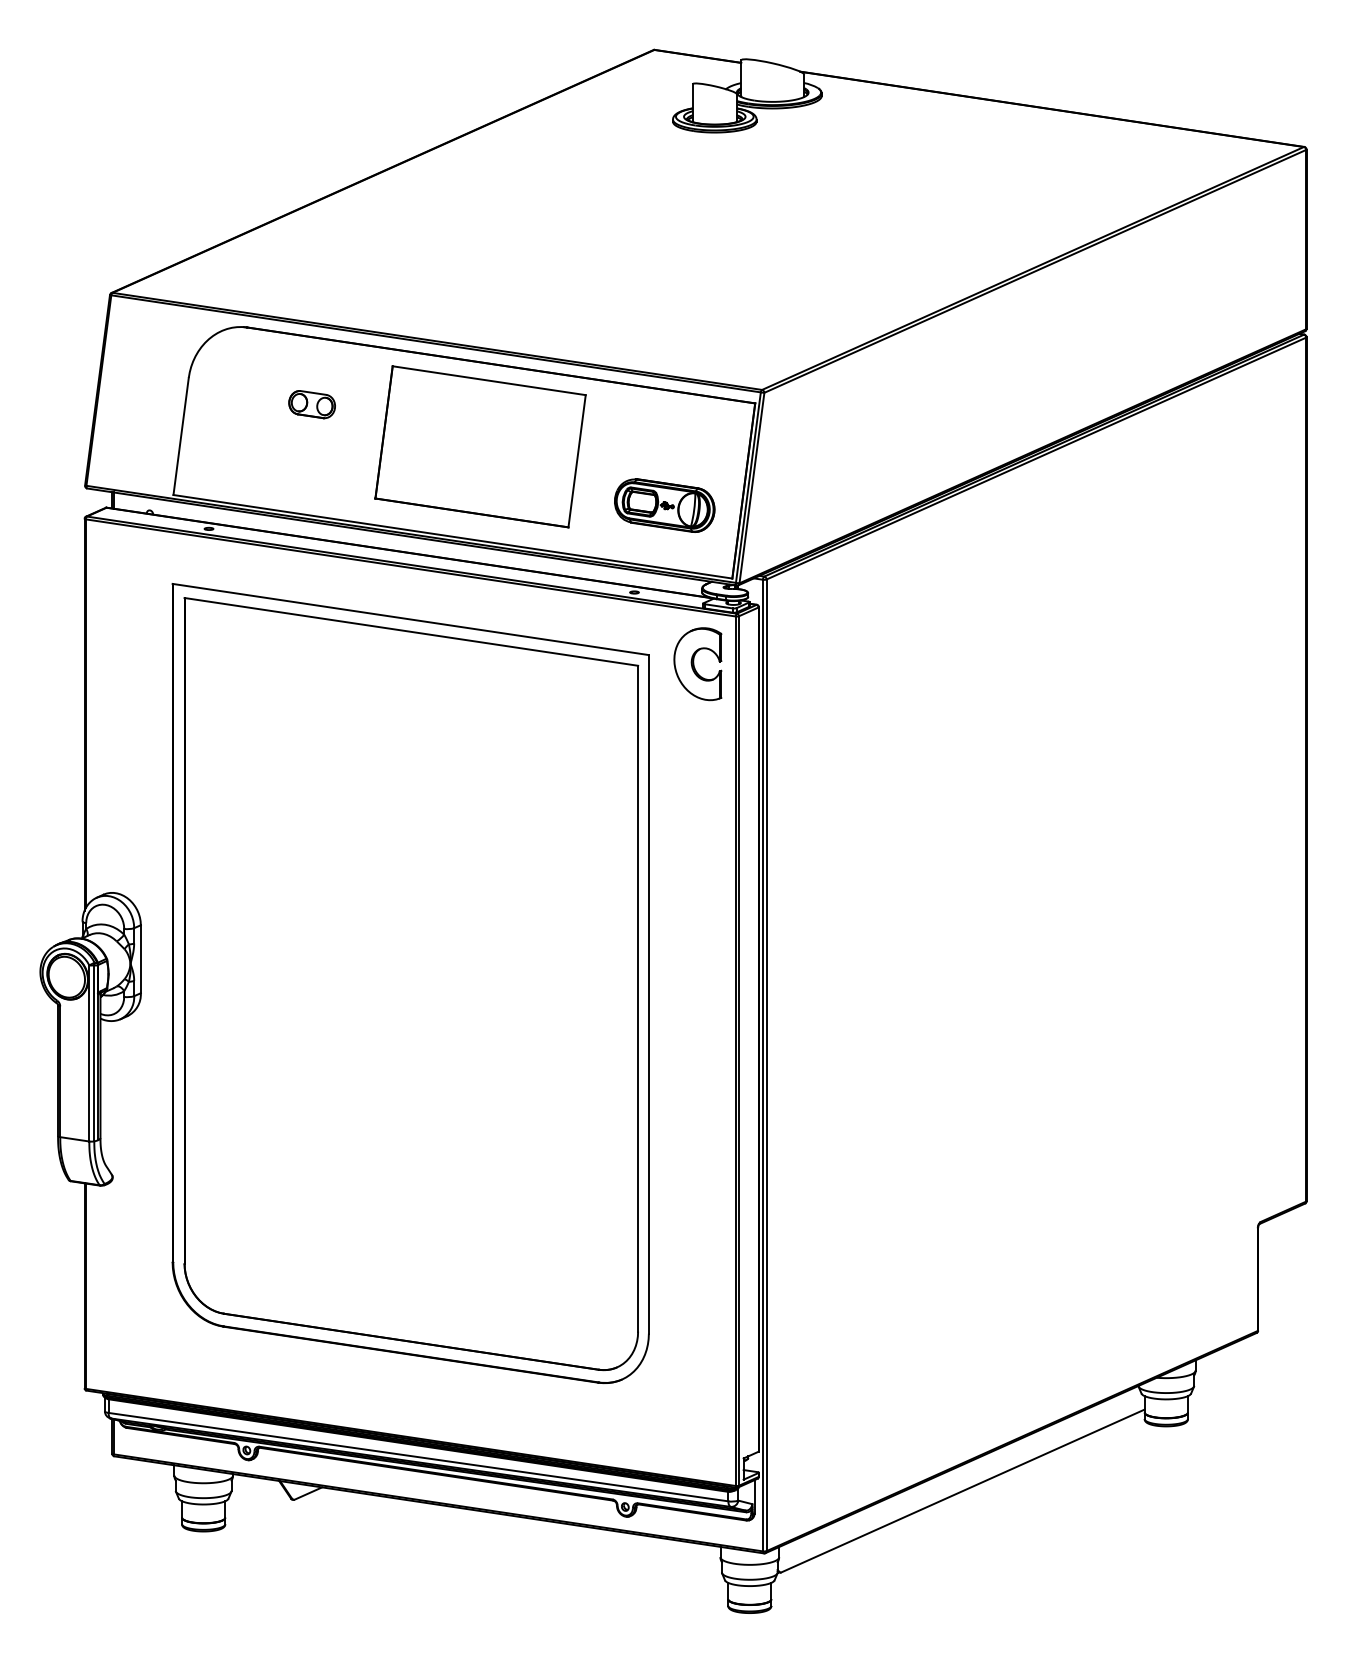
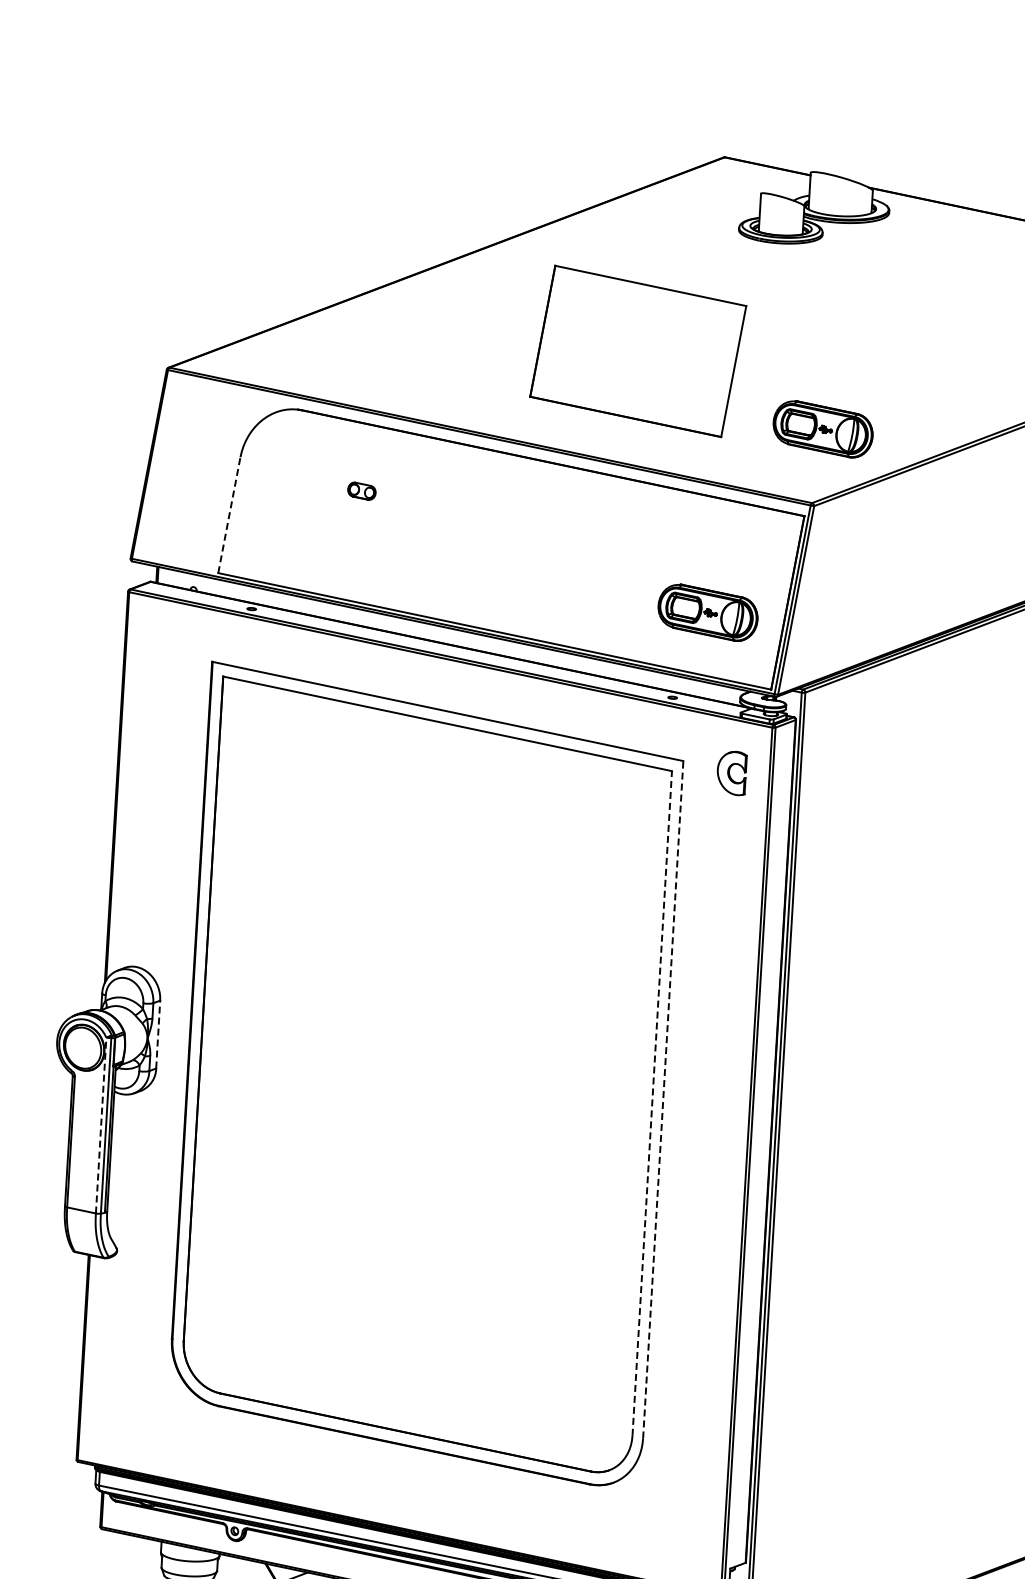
part: (768, 315) -> (822, 429), added
part: (311, 404) -> (361, 490), size x0.6
line: (181, 436) -> (229, 515), solid -> dashed
part: (480, 446) -> (638, 351), moved
part: (697, 664) -> (731, 773), size x0.6
line: (140, 959) -> (157, 1034), solid -> dashed
line: (648, 993) -> (662, 1098), solid -> dashed
line: (638, 998) -> (652, 1103), solid -> dashed
line: (89, 1052) -> (101, 1124), solid -> dashed

